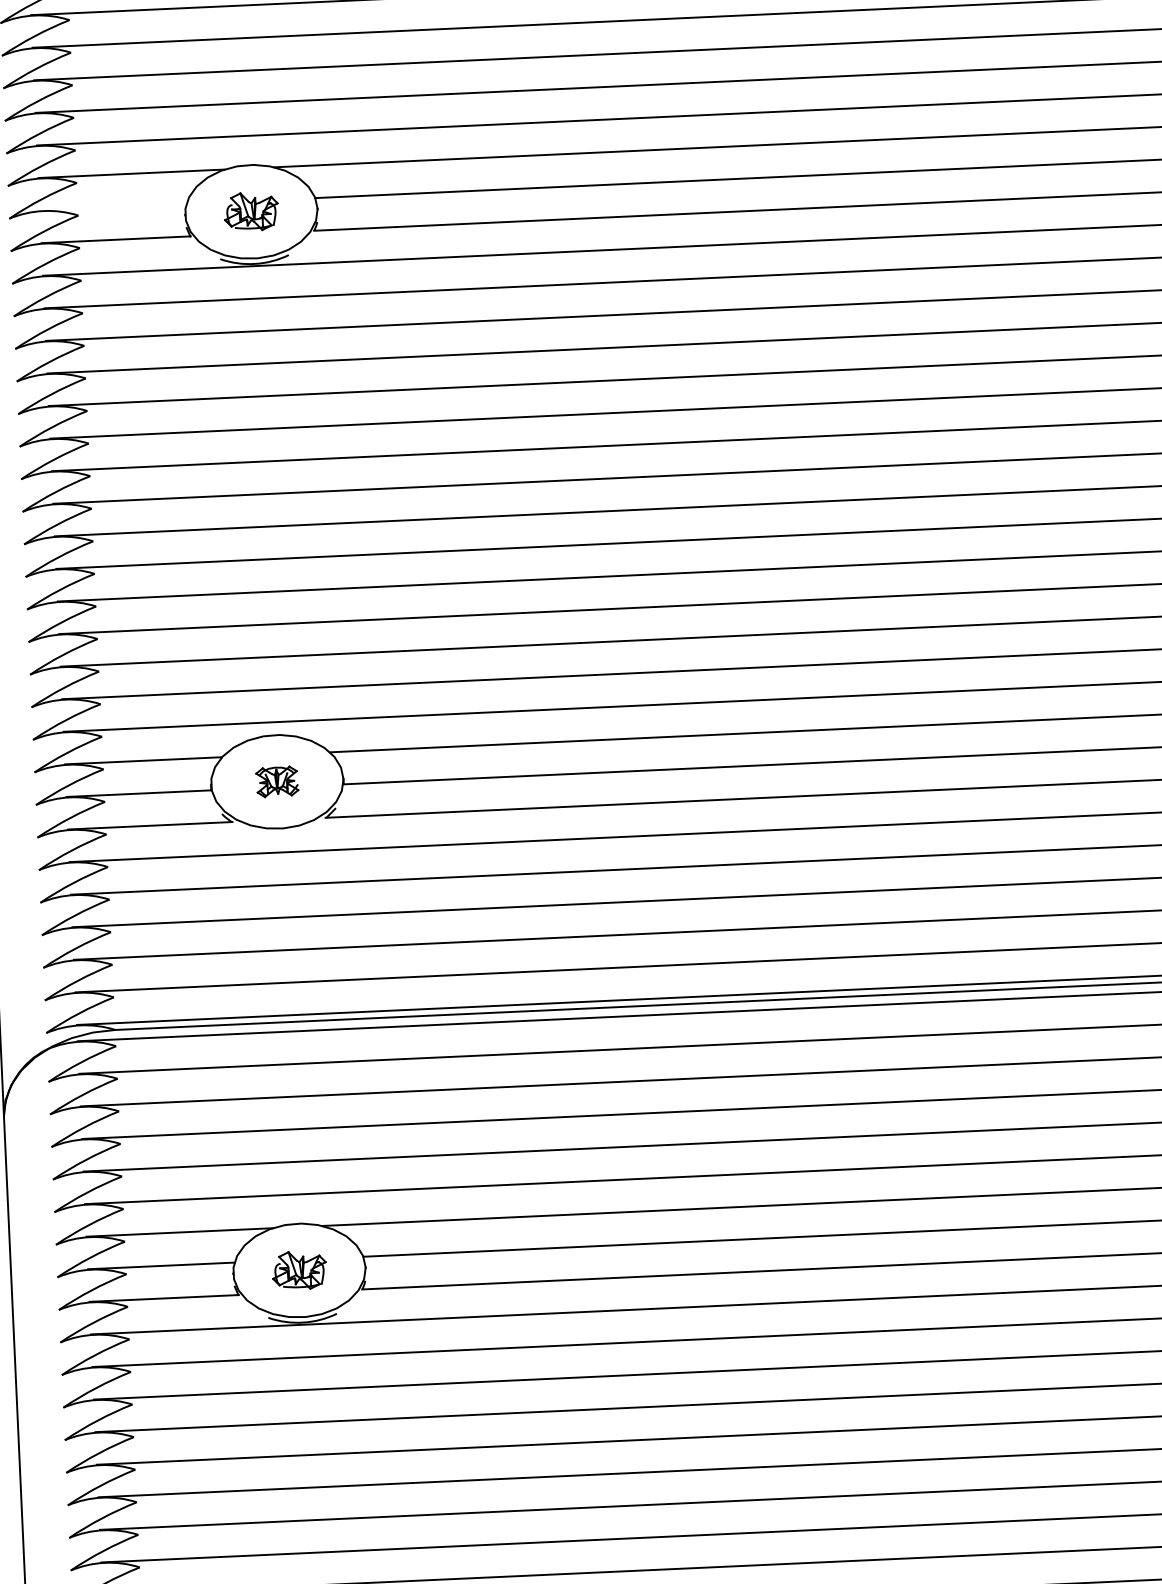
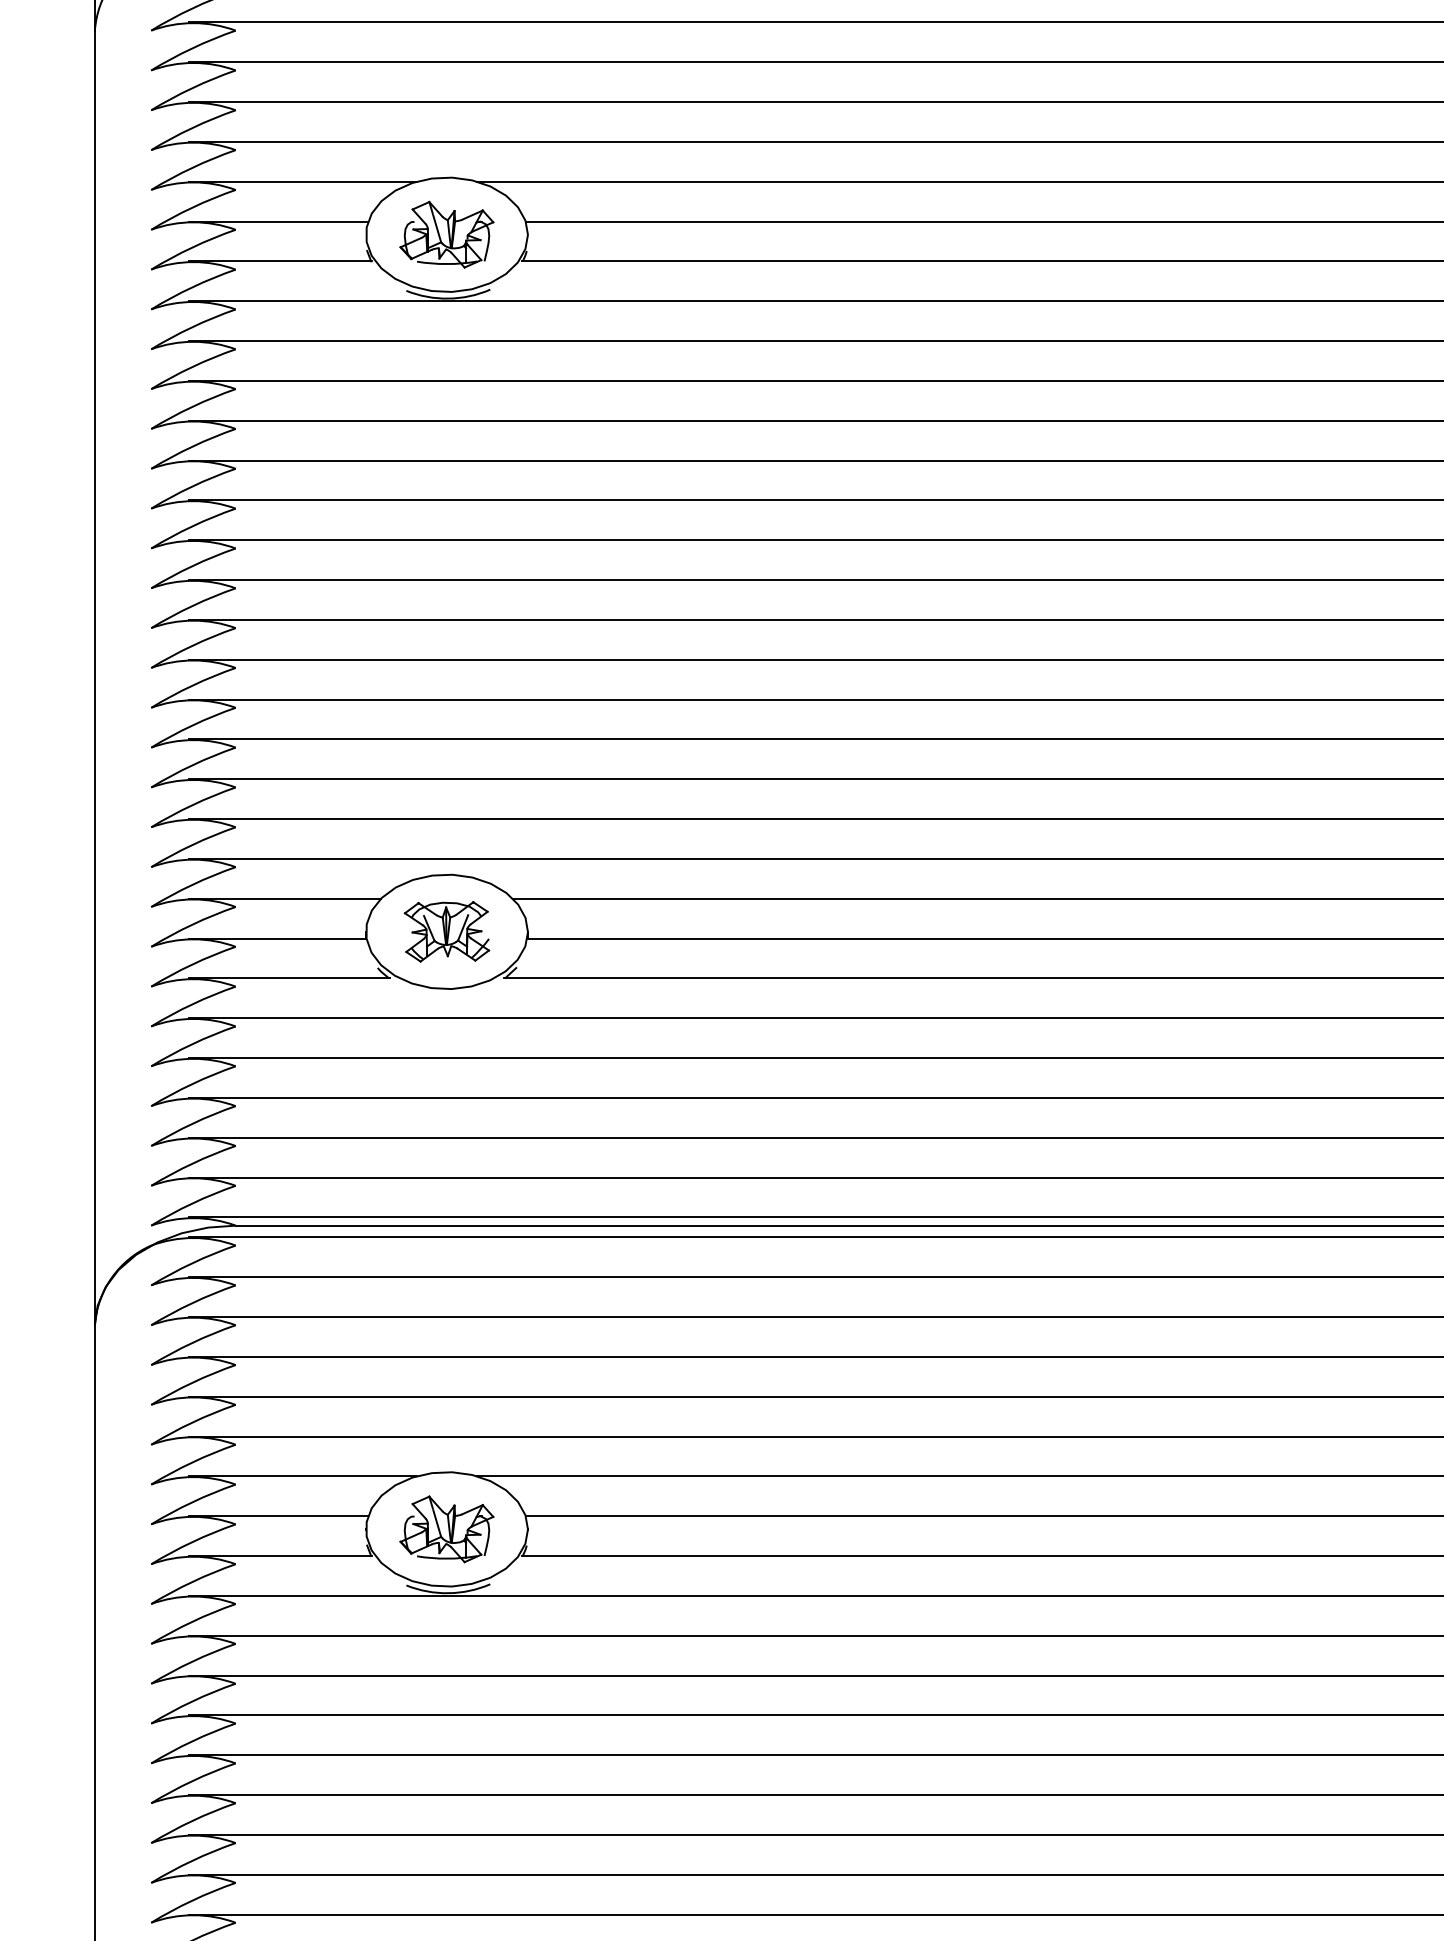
line: (113, 207) -> (278, 221), added
part: (250, 211) -> (446, 234), size x1.43
part: (276, 781) -> (446, 931), size x1.67
part: (299, 1270) -> (446, 1529), size x1.43

